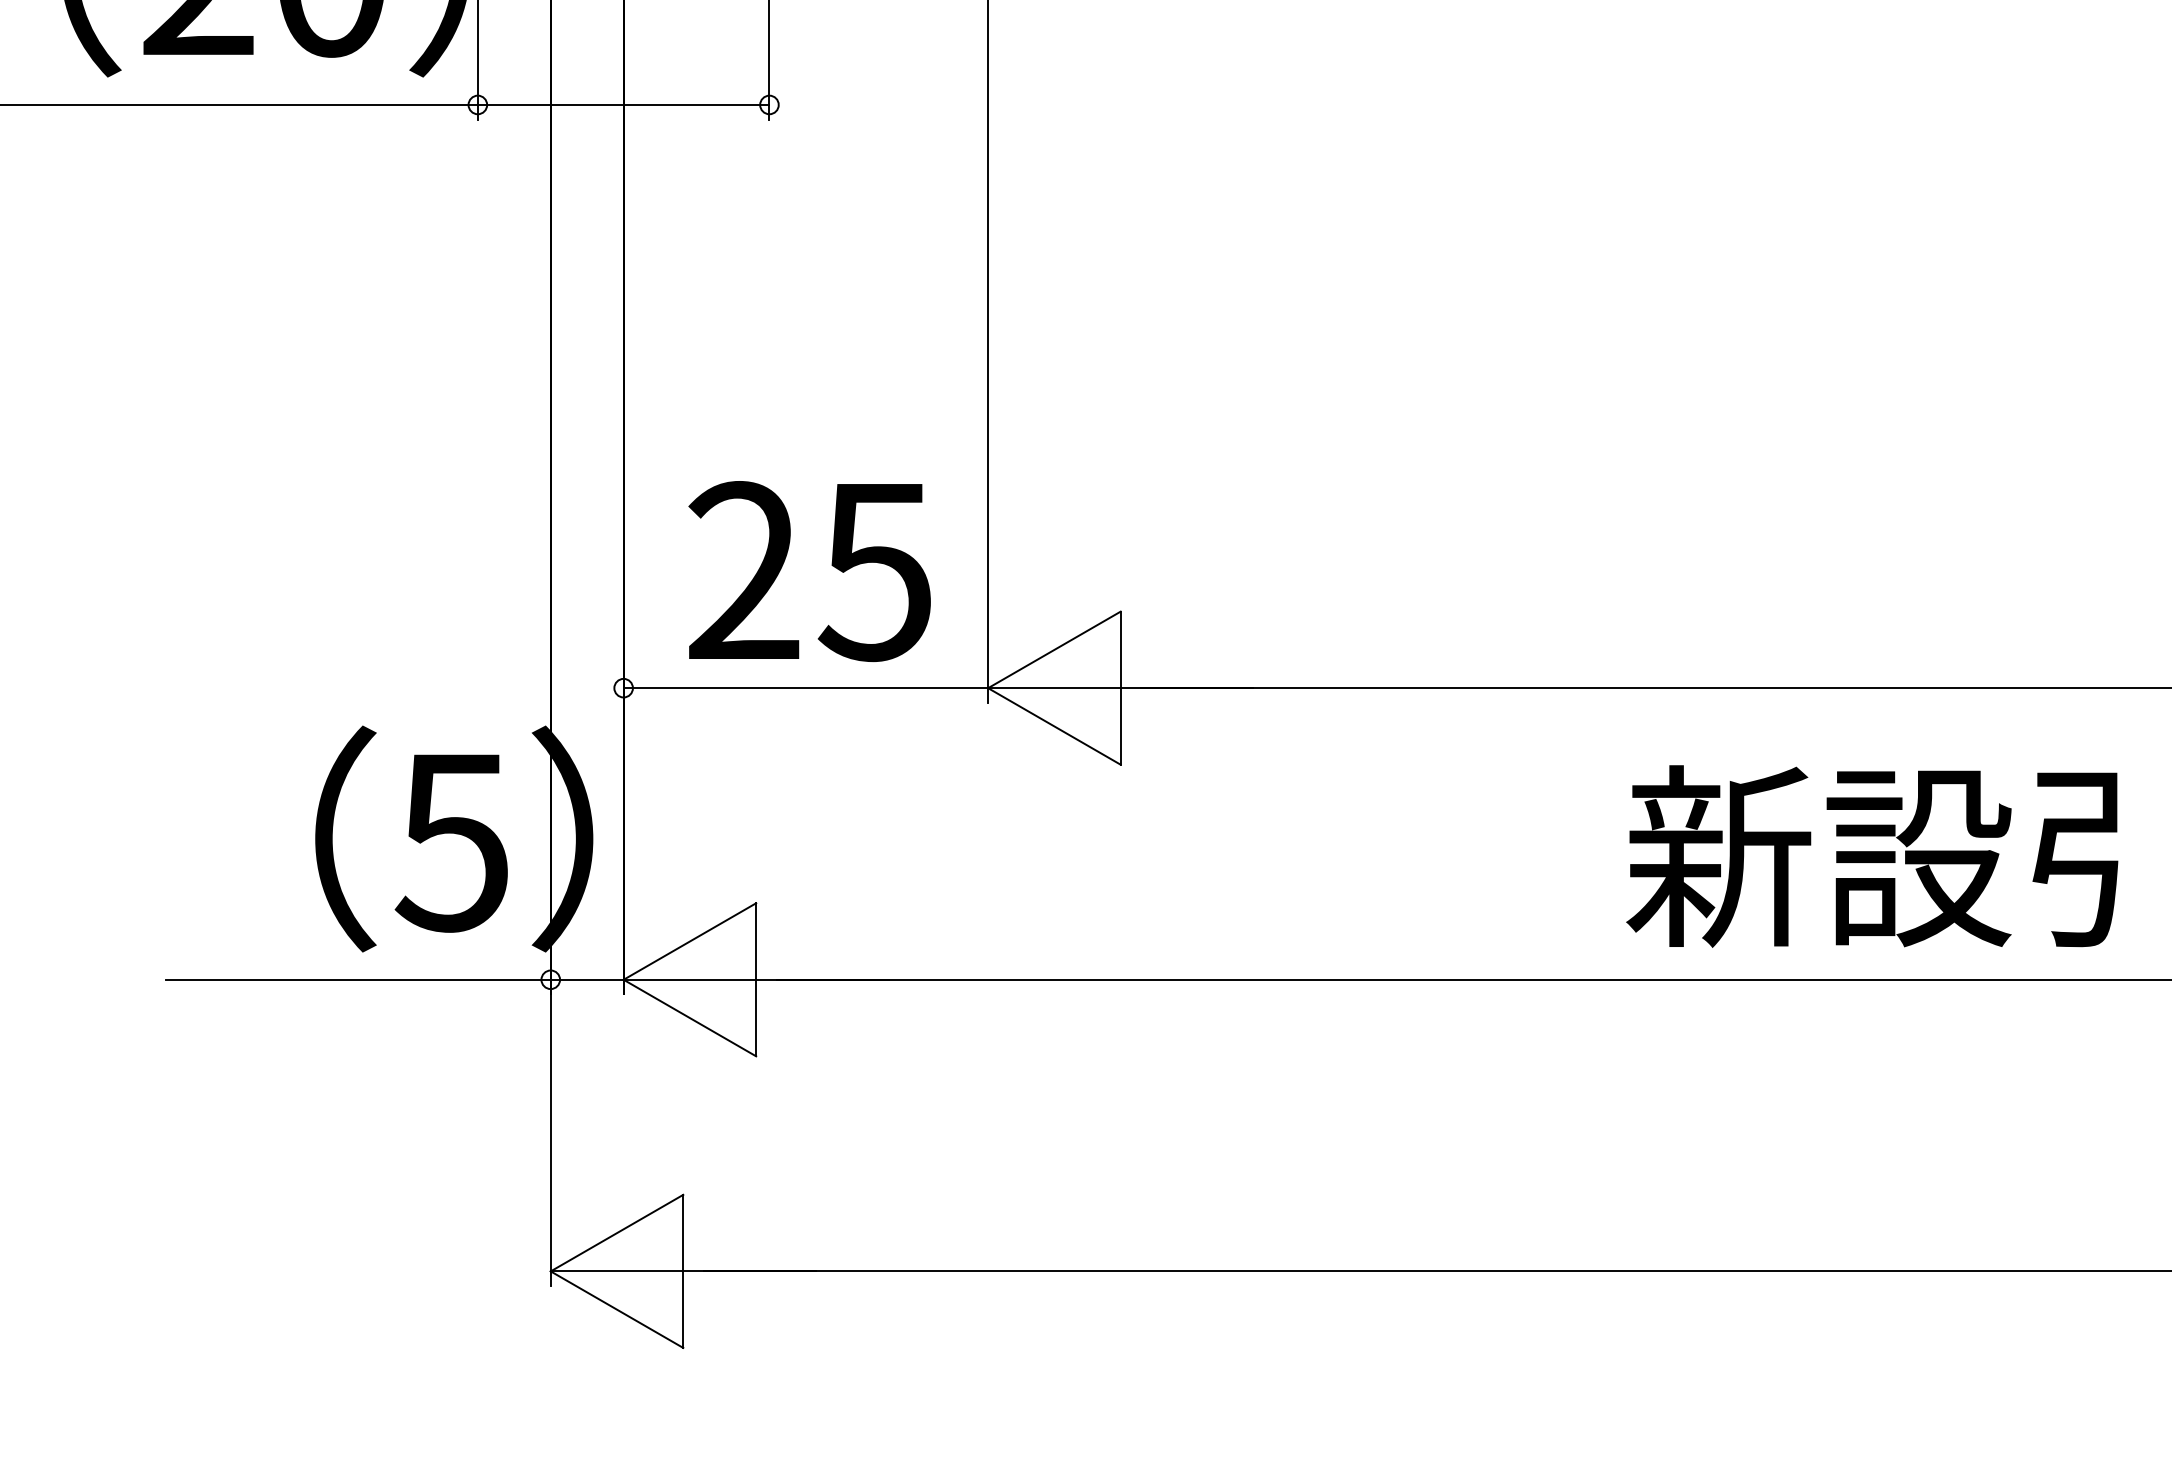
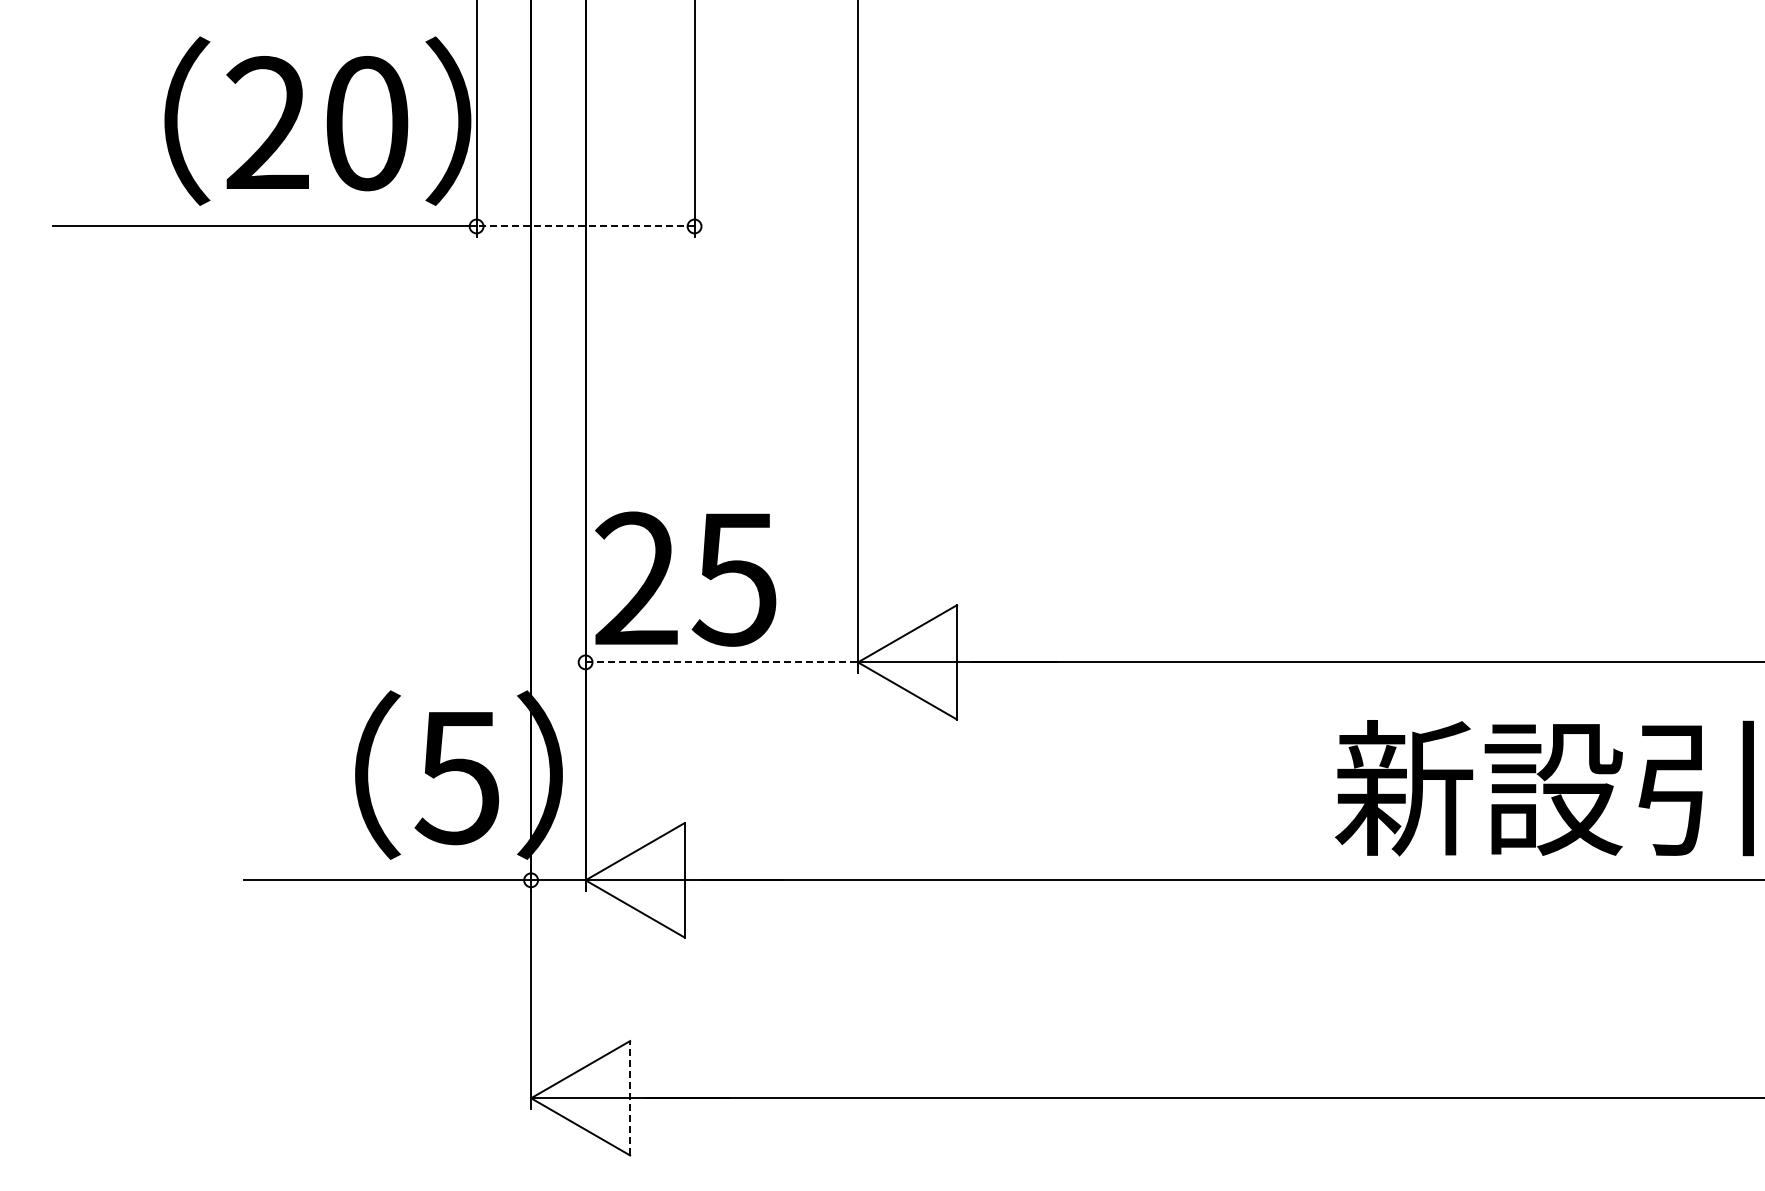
line: (623, 104) -> (585, 226), solid -> dashed
text: (809, 570) -> (685, 578), moved
line: (806, 688) -> (722, 662), solid -> dashed
line: (683, 1270) -> (630, 1097), solid -> dashed

